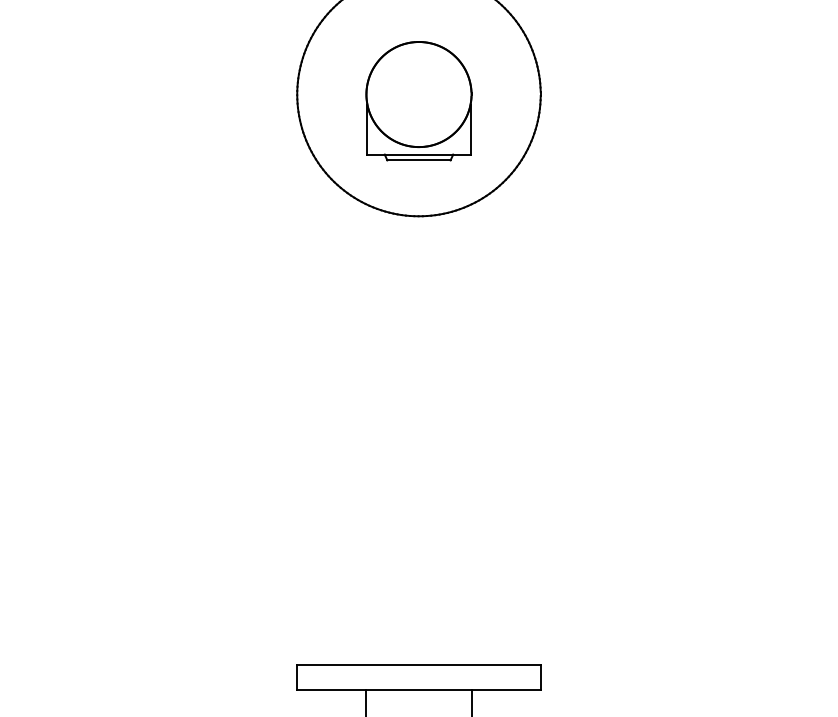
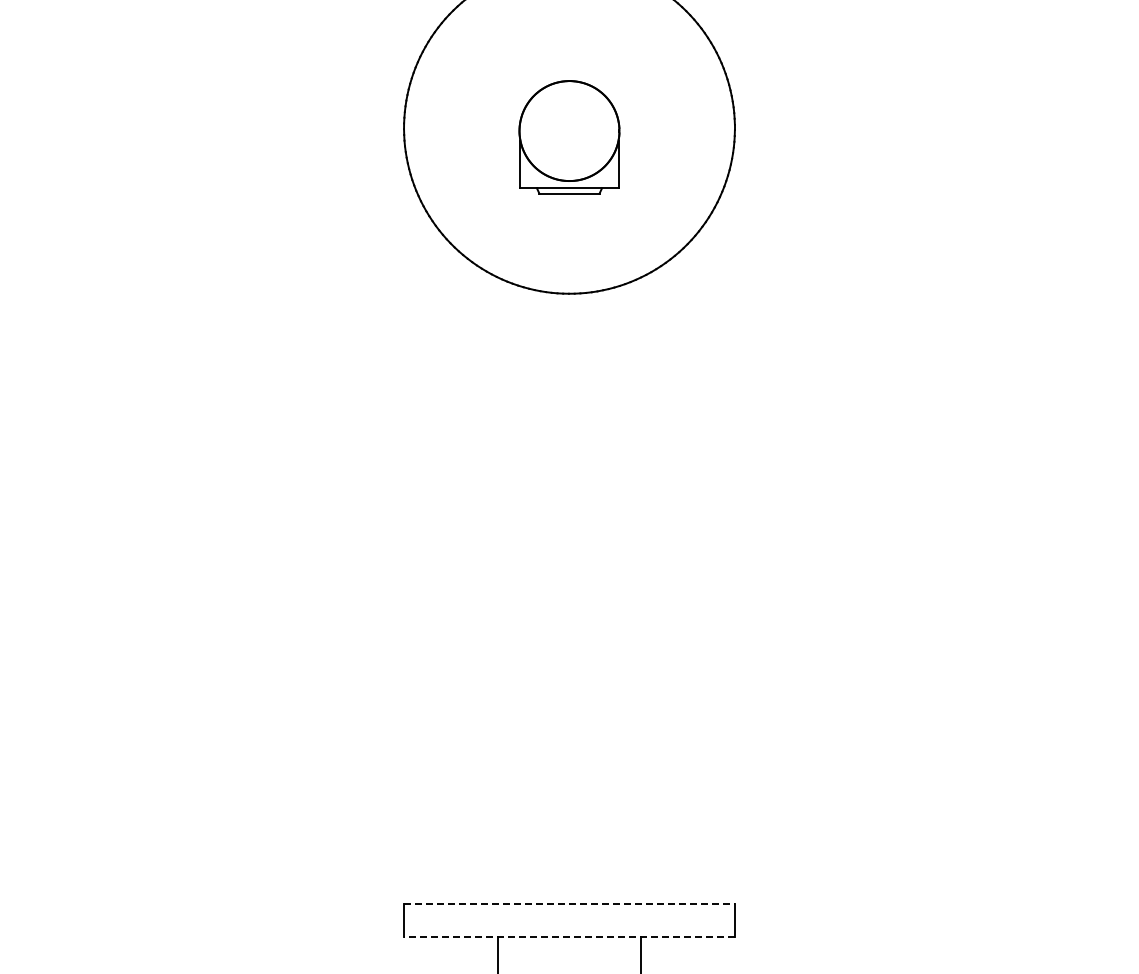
part: (419, 101) -> (569, 137), size x0.7
line: (419, 665) -> (570, 903), solid -> dashed
line: (419, 690) -> (569, 937), solid -> dashed

